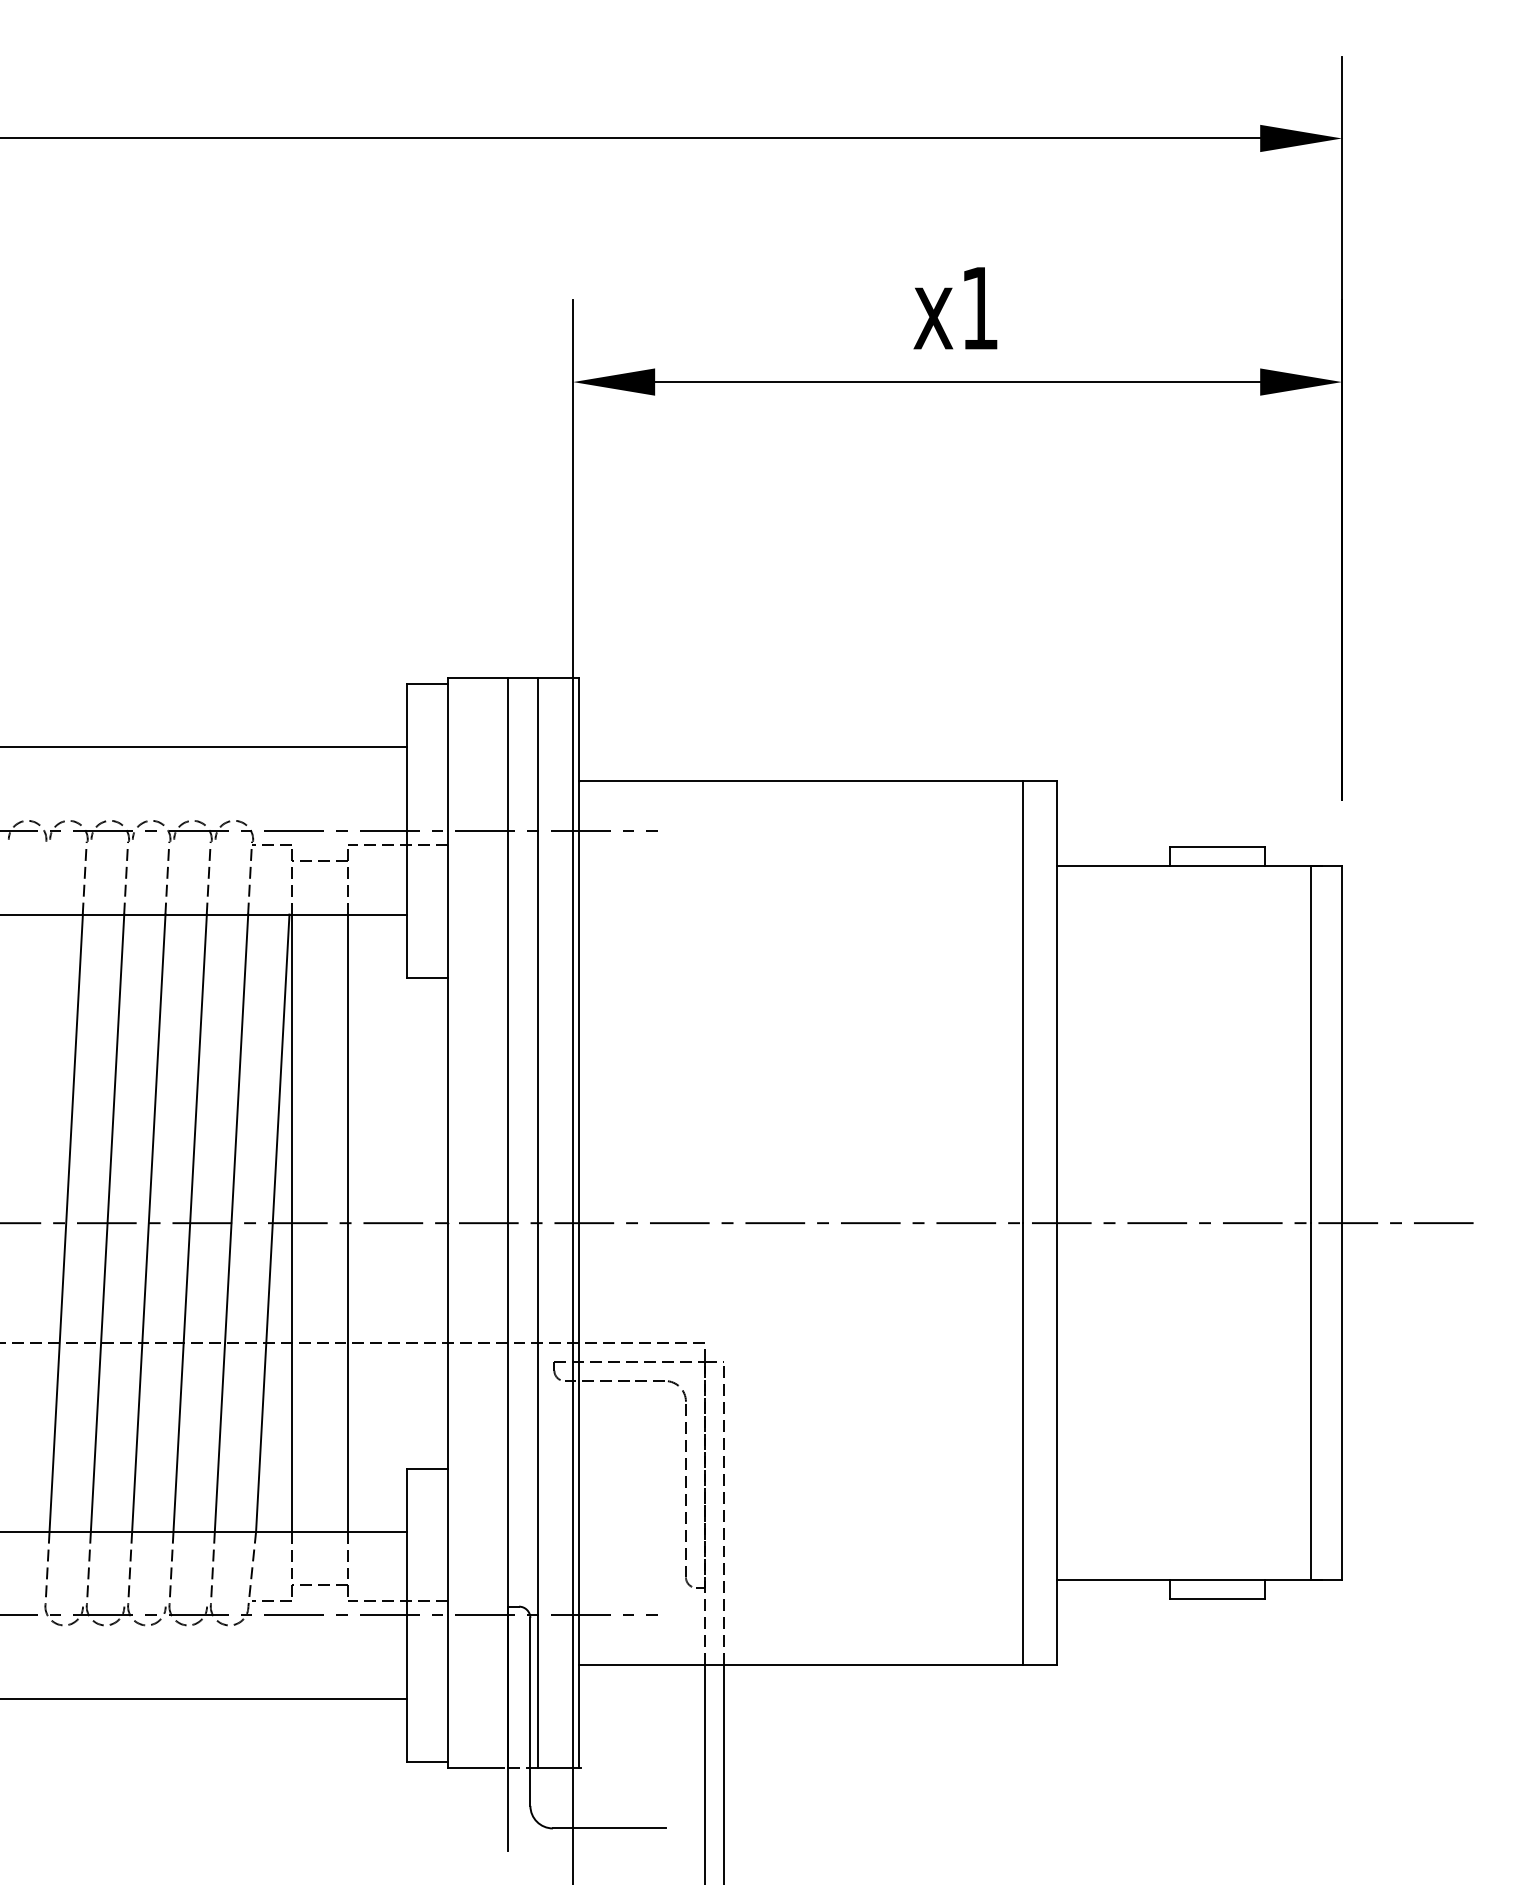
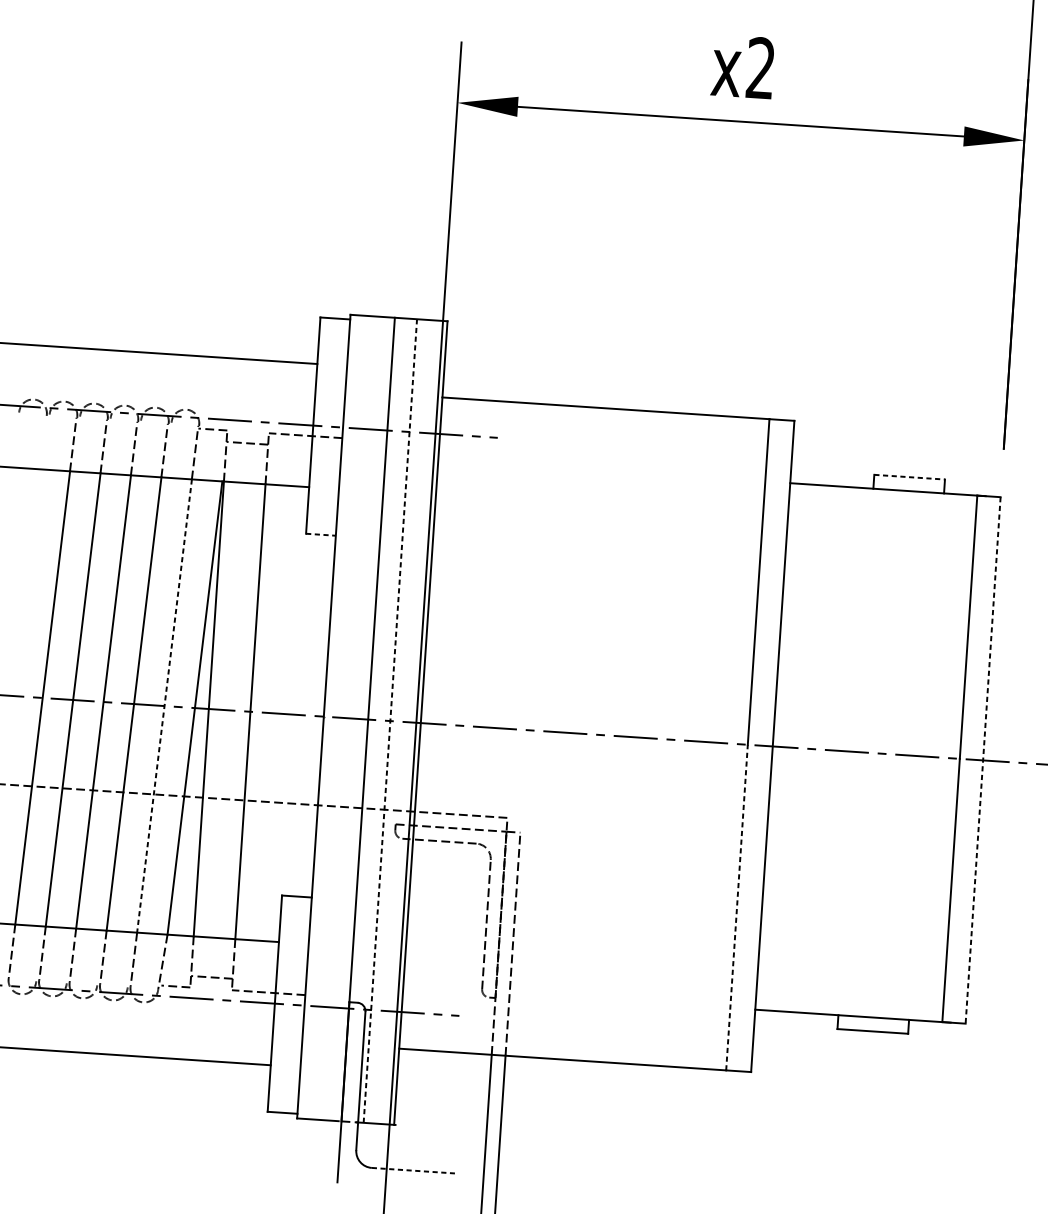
text: (979, 307) -> (760, 67), x1 -> x2
line: (1217, 847) -> (909, 477), solid -> dashed
line: (427, 977) -> (321, 534), solid -> dashed
line: (231, 1223) -> (164, 706), solid -> dashed
line: (537, 1223) -> (390, 721), solid -> dashed
line: (1342, 1223) -> (983, 760), solid -> dashed
line: (1022, 1444) -> (736, 907), solid -> dashed
line: (609, 1828) -> (413, 1170), solid -> dashed

